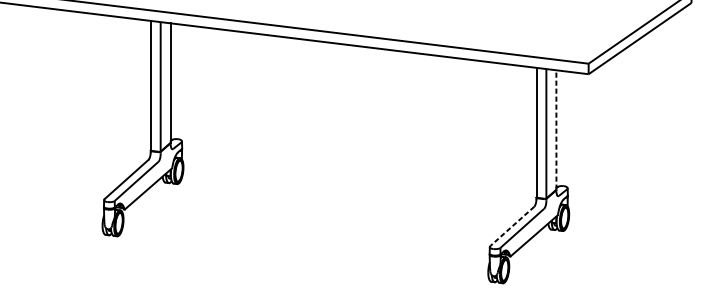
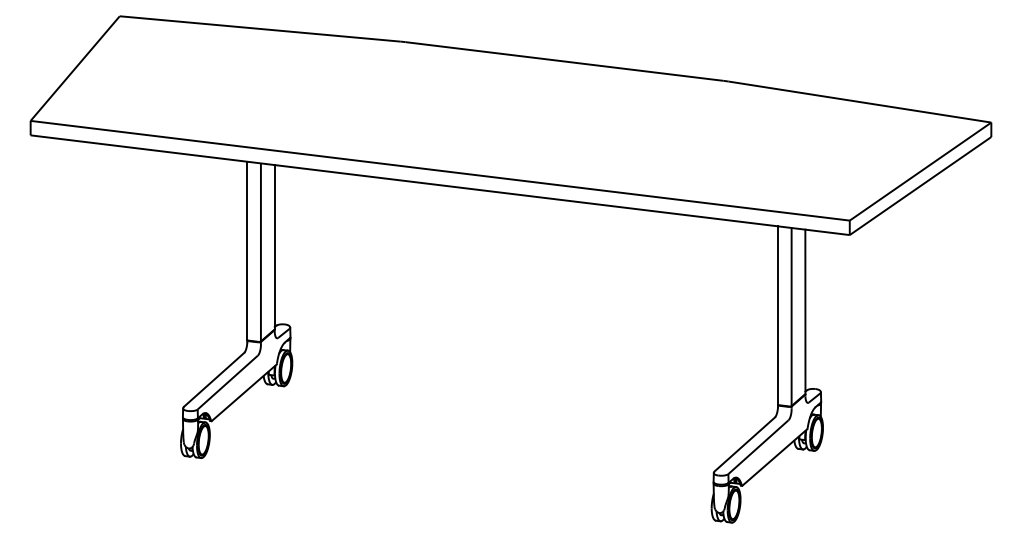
line: (556, 129) -> (805, 311), dashed -> solid
line: (512, 226) -> (744, 444), dashed -> solid

